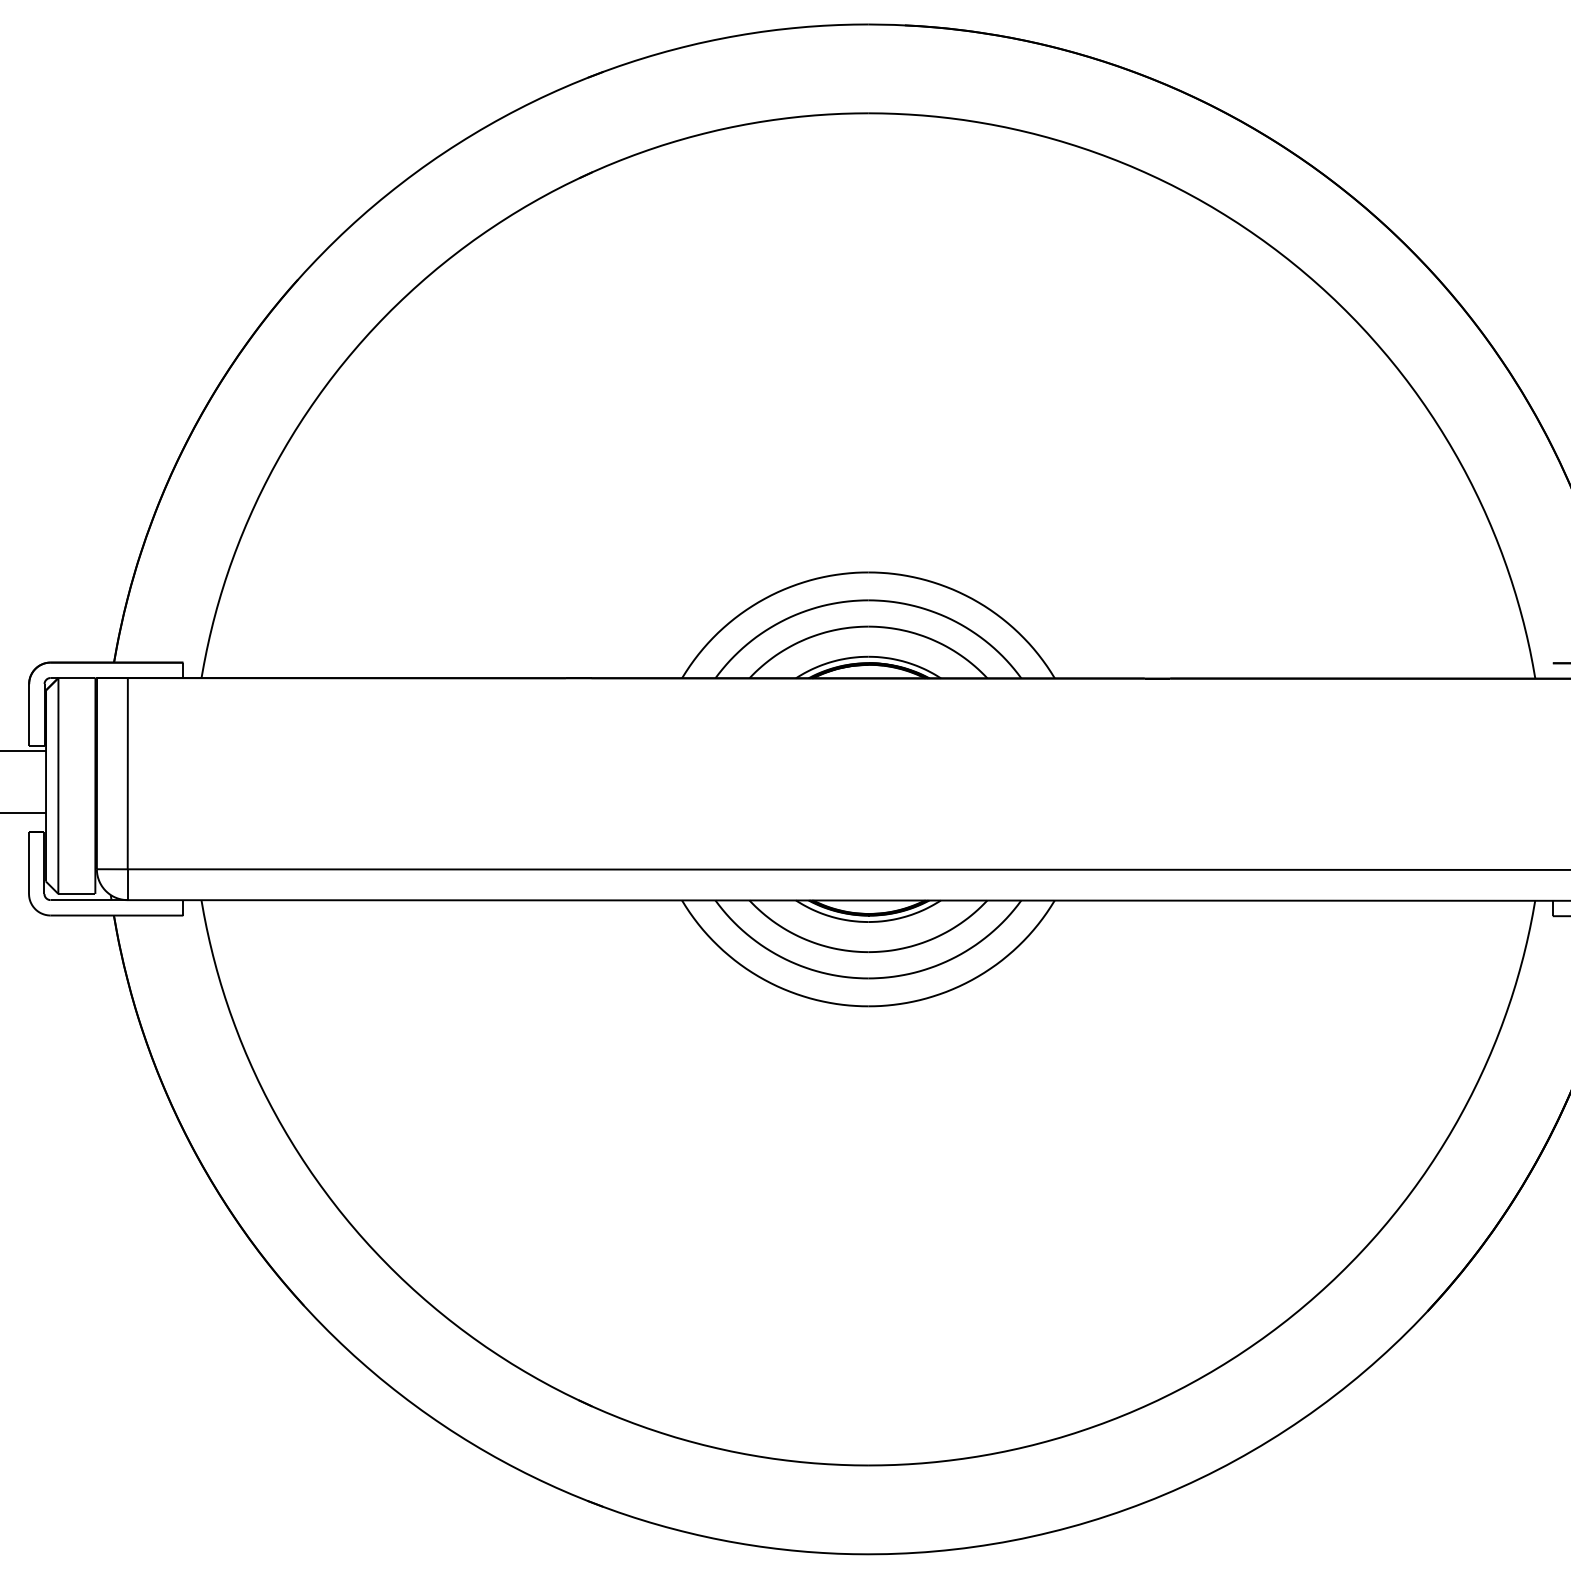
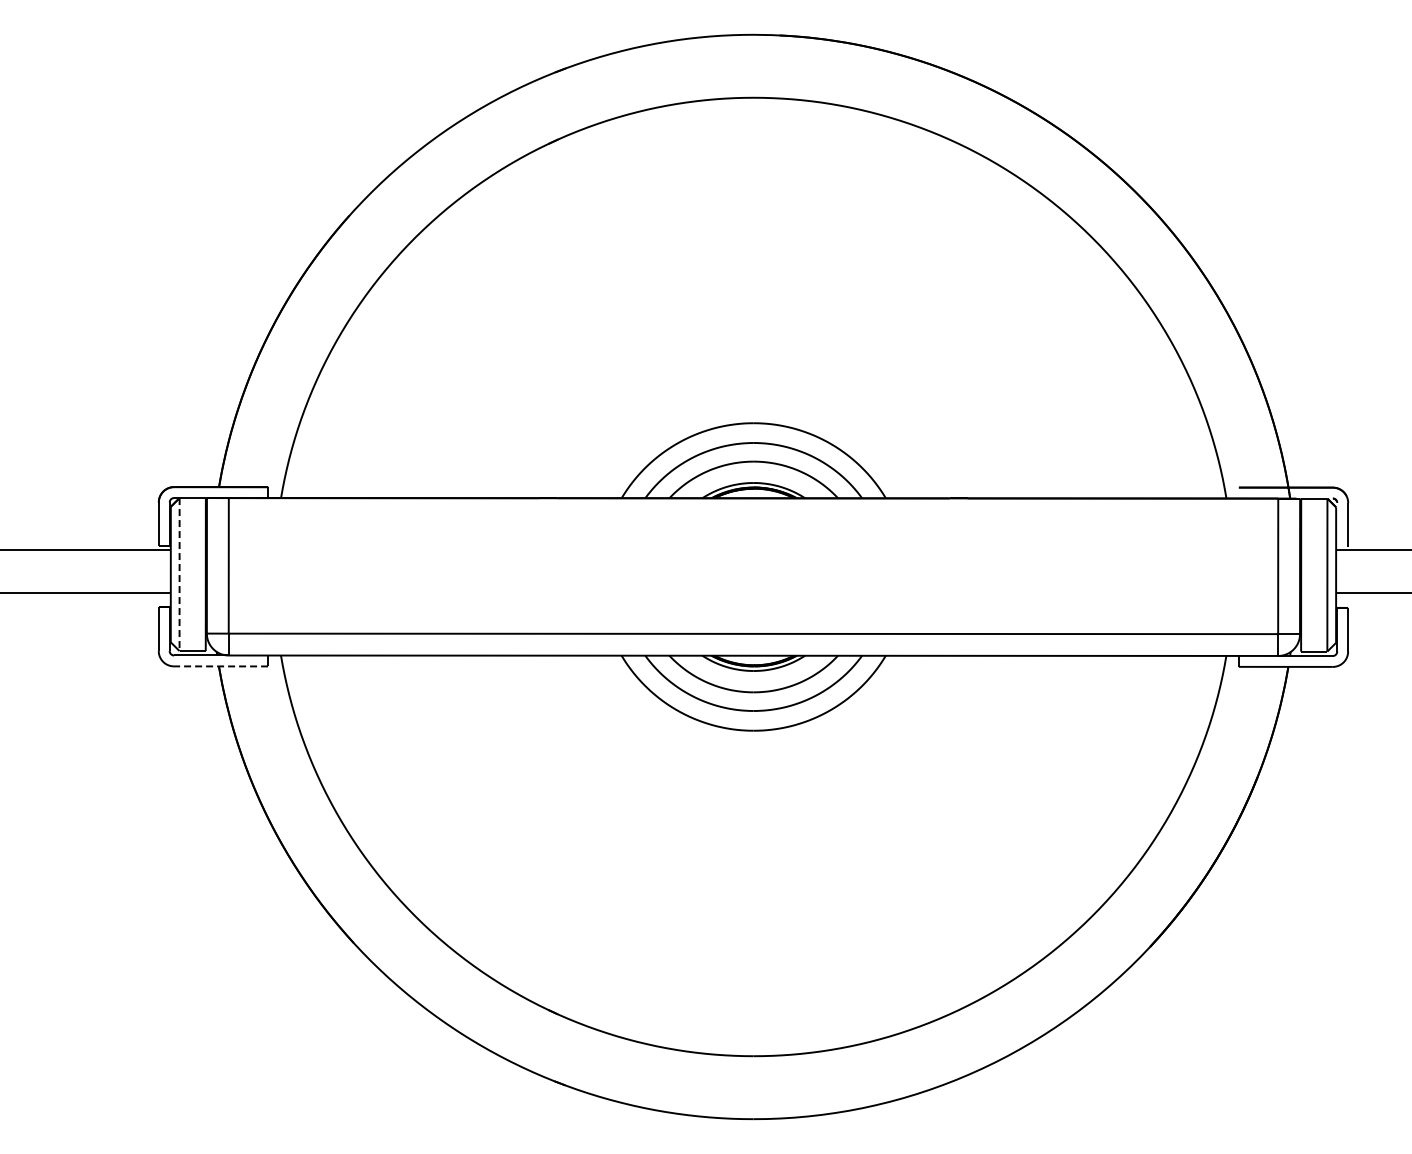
line: (58, 785) -> (179, 574), solid -> dashed
line: (116, 915) -> (220, 666), solid -> dashed

